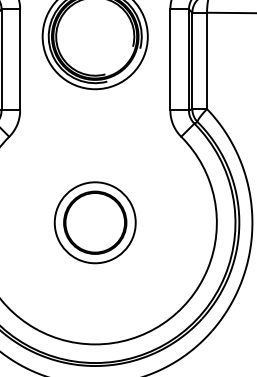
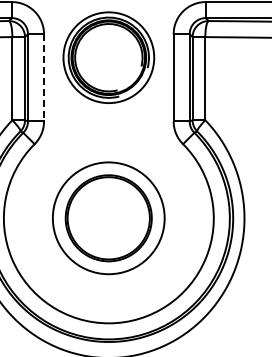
line: (20, 59) -> (44, 77), solid -> dashed
part: (94, 222) -> (108, 218), size x1.6

